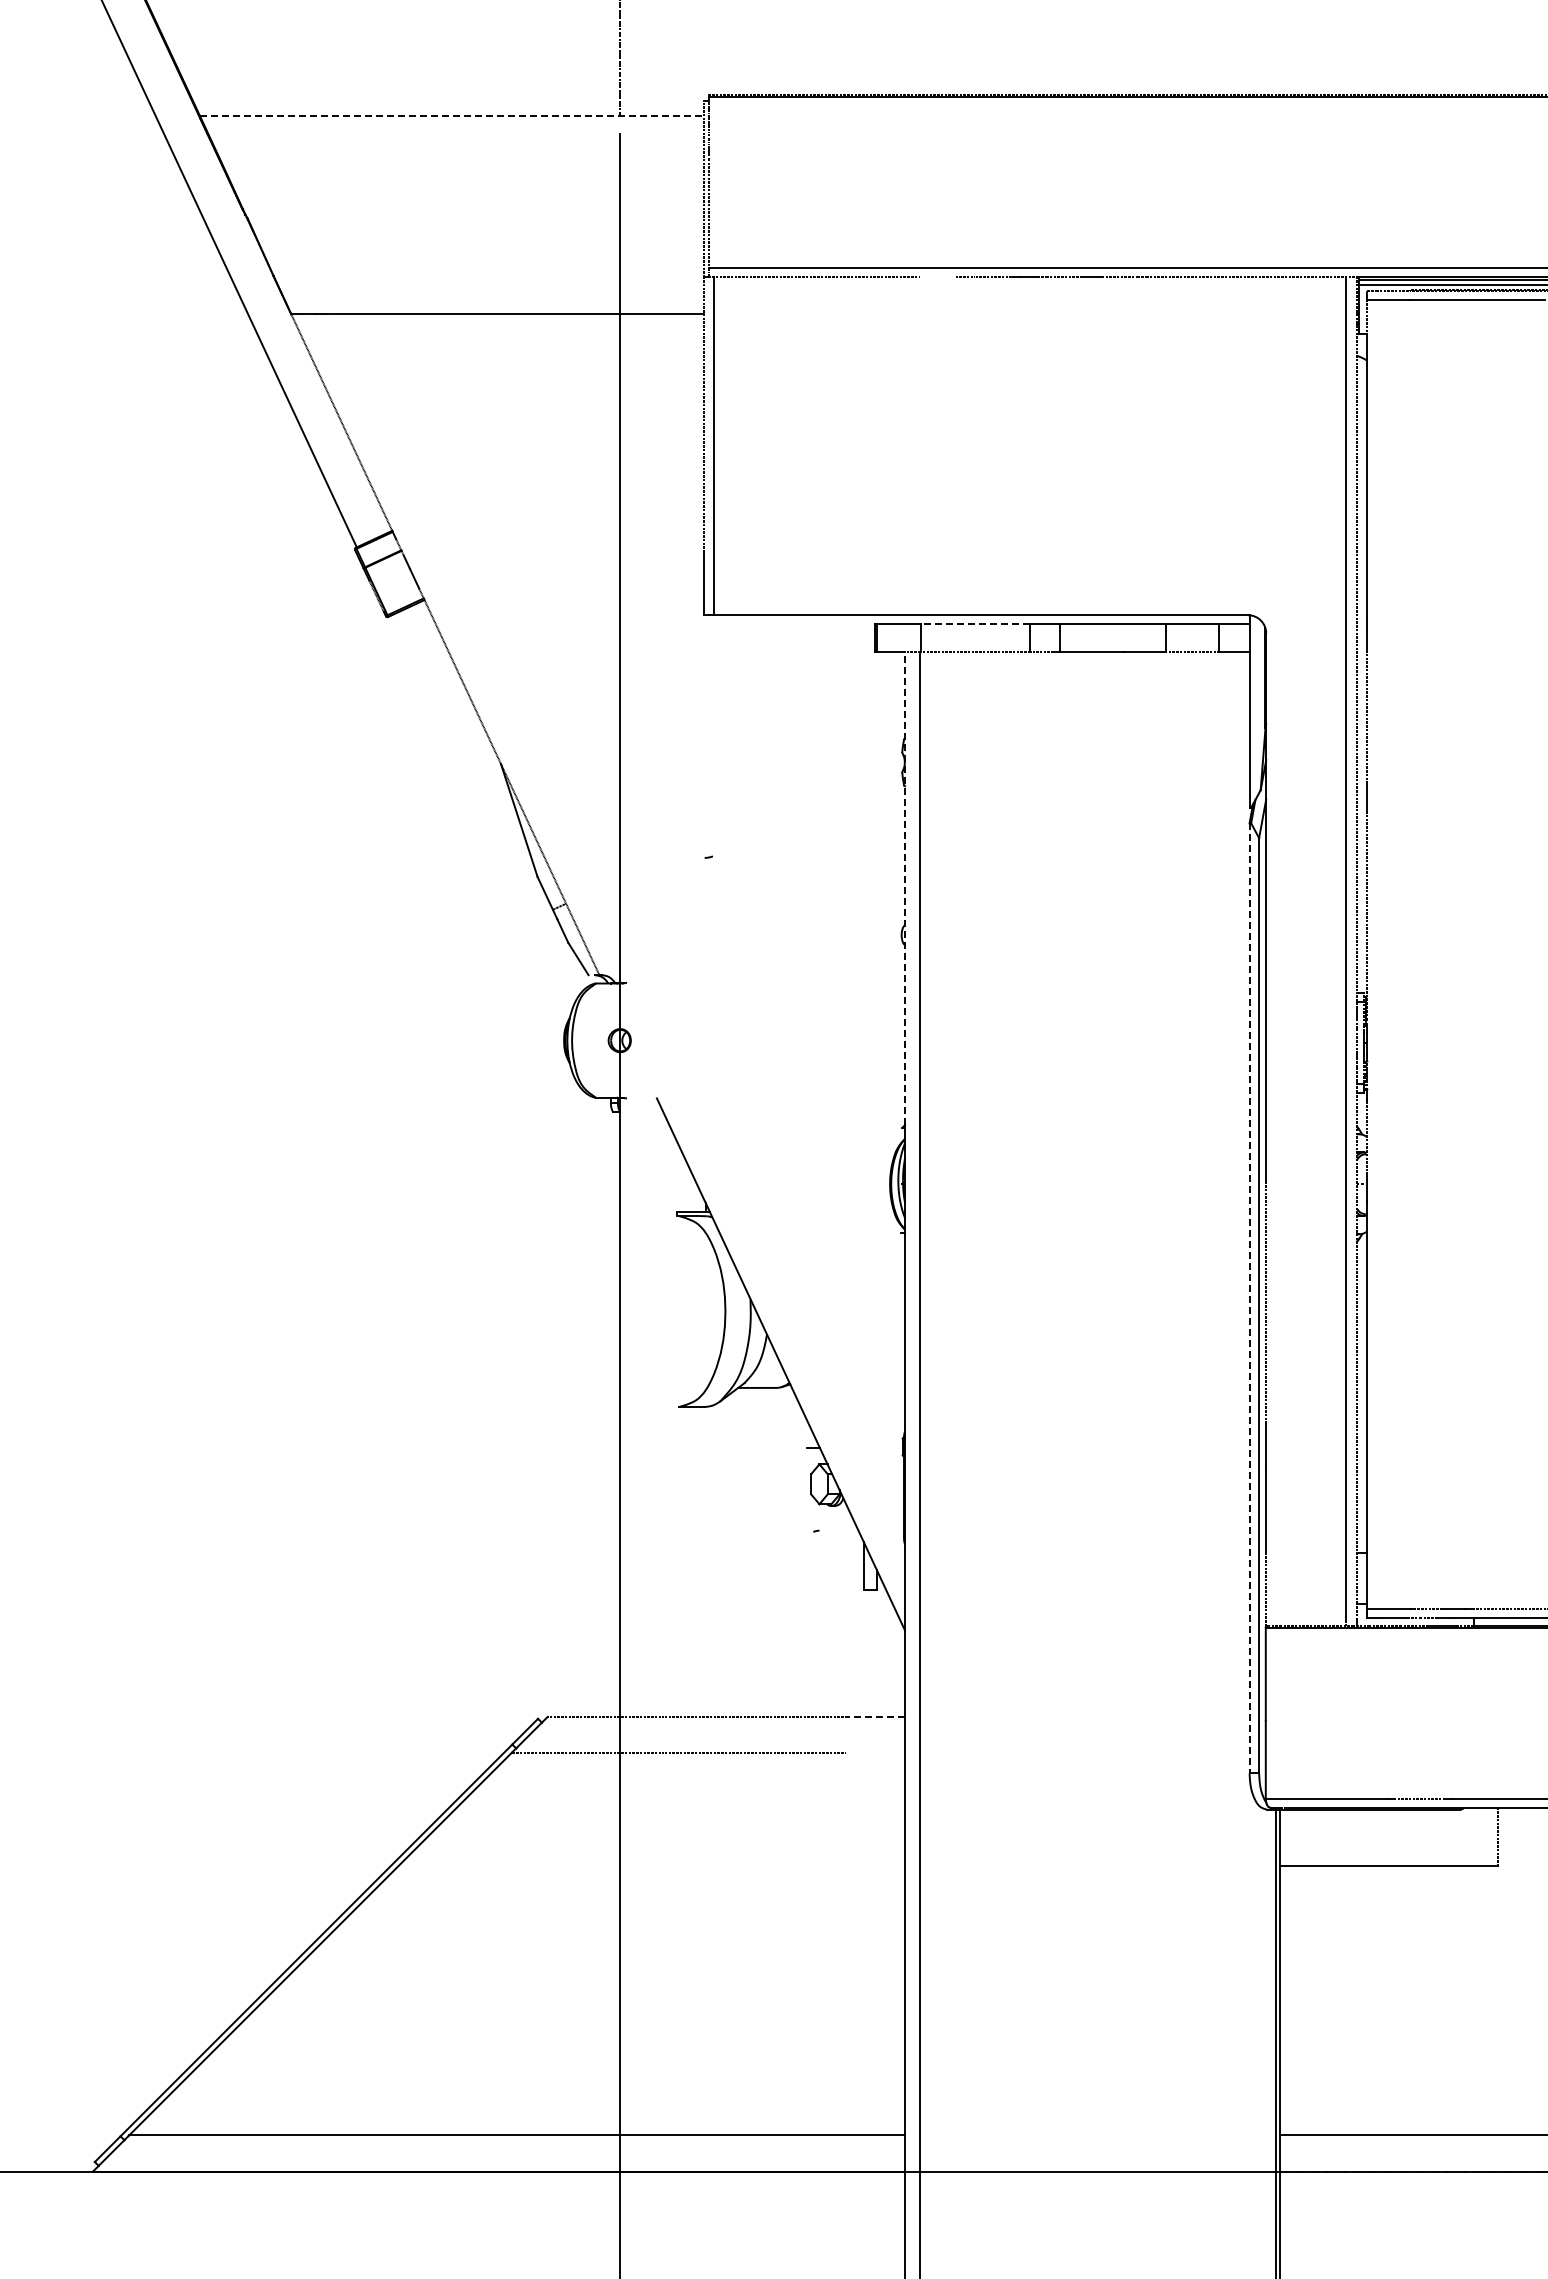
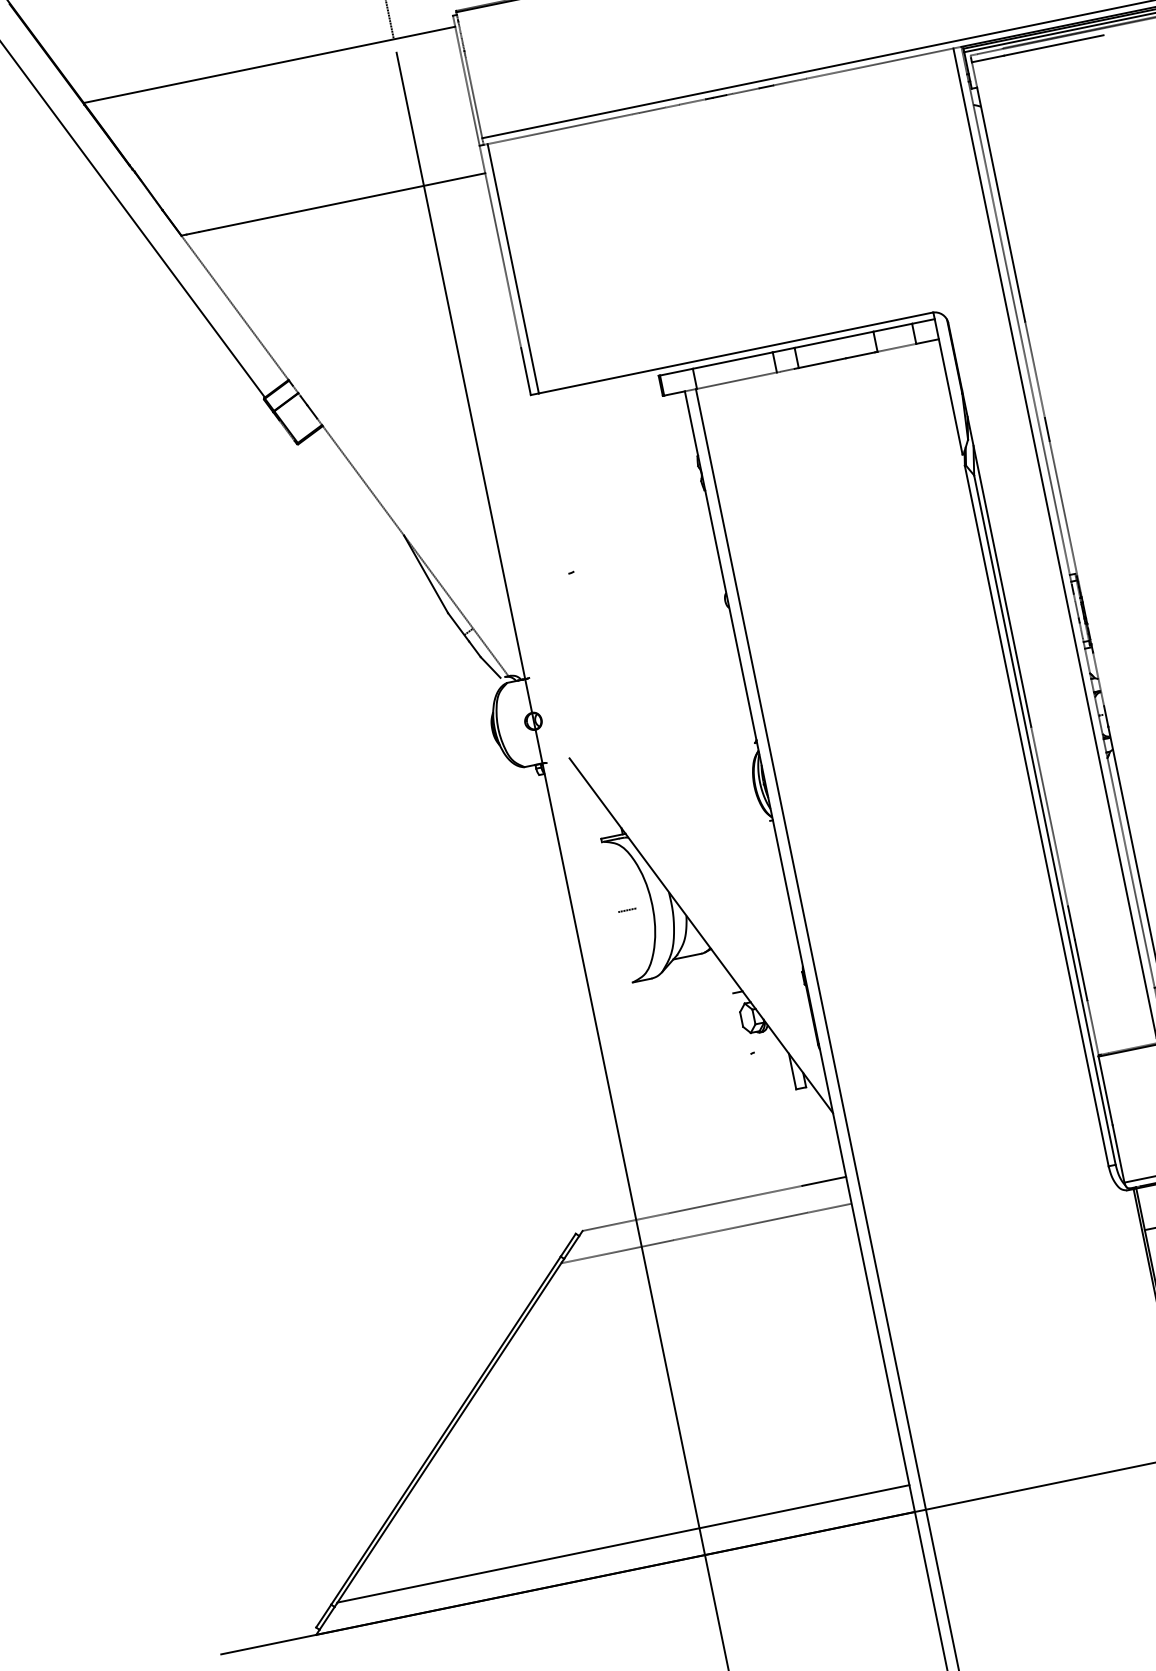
line: (451, 115) -> (269, 64), dashed -> solid
line: (937, 277) -> (652, 110), added
line: (975, 624) -> (732, 360), dashed -> solid
line: (905, 888) -> (721, 566), dashed -> solid
line: (1249, 1298) -> (1036, 816), dashed -> solid
line: (691, 1311) -> (627, 910), added
line: (875, 1717) -> (824, 1181), dashed -> solid
line: (875, 1753) -> (829, 1208), added

